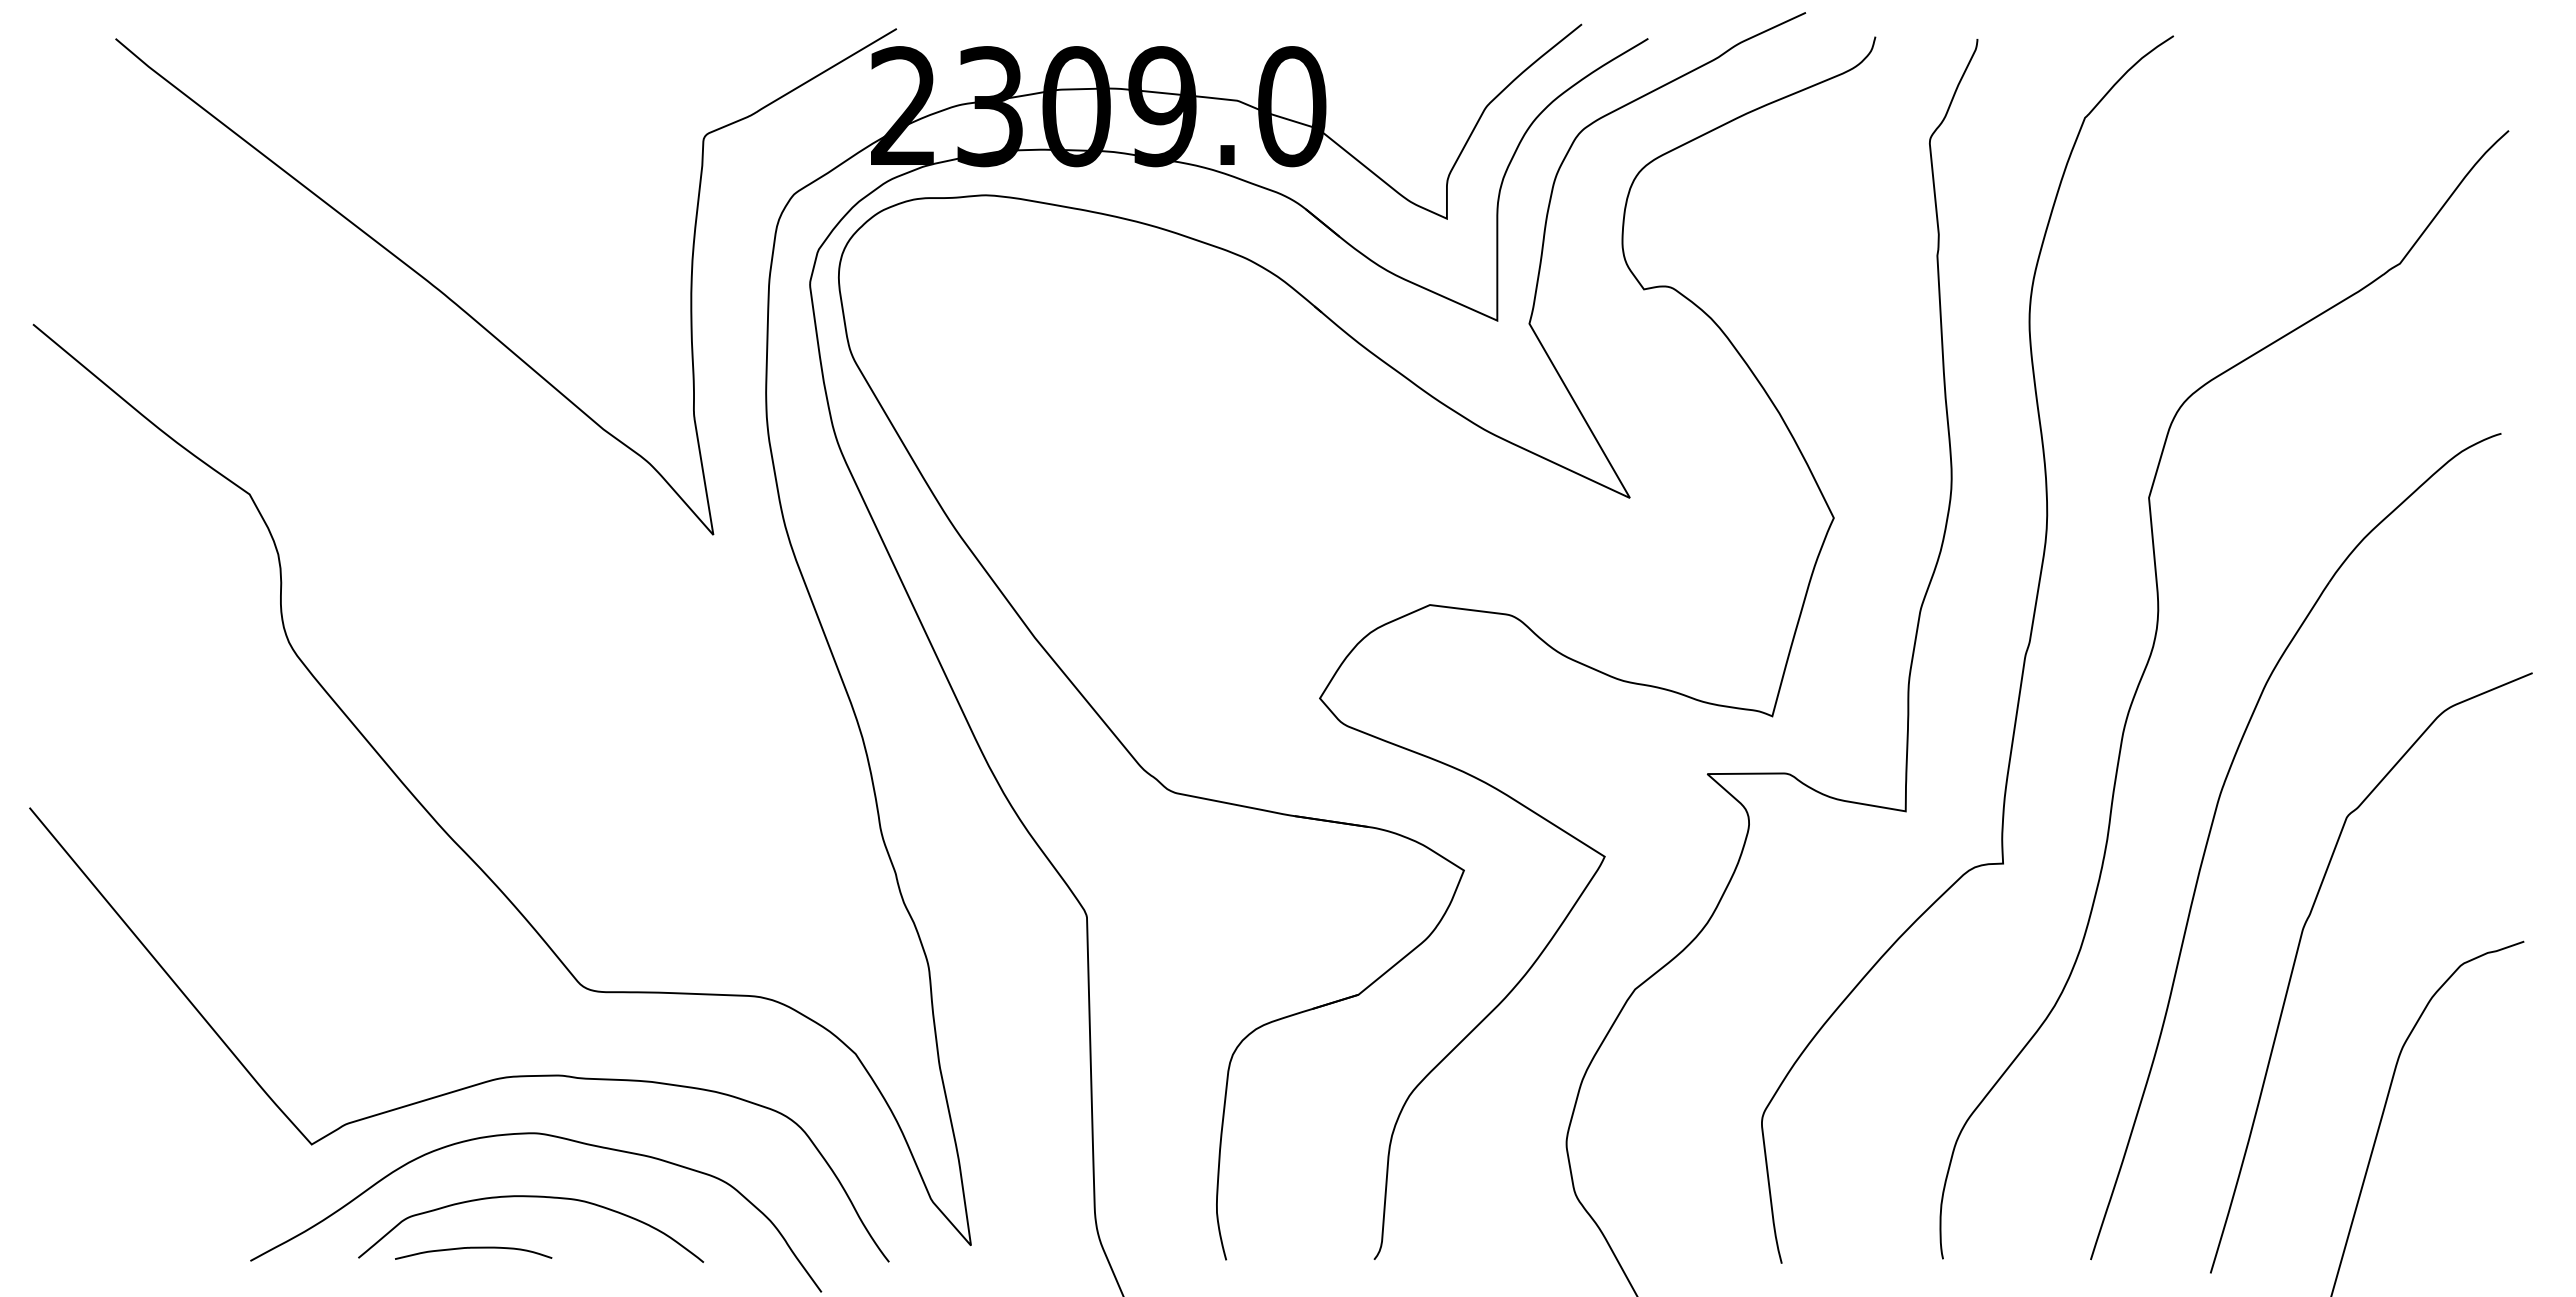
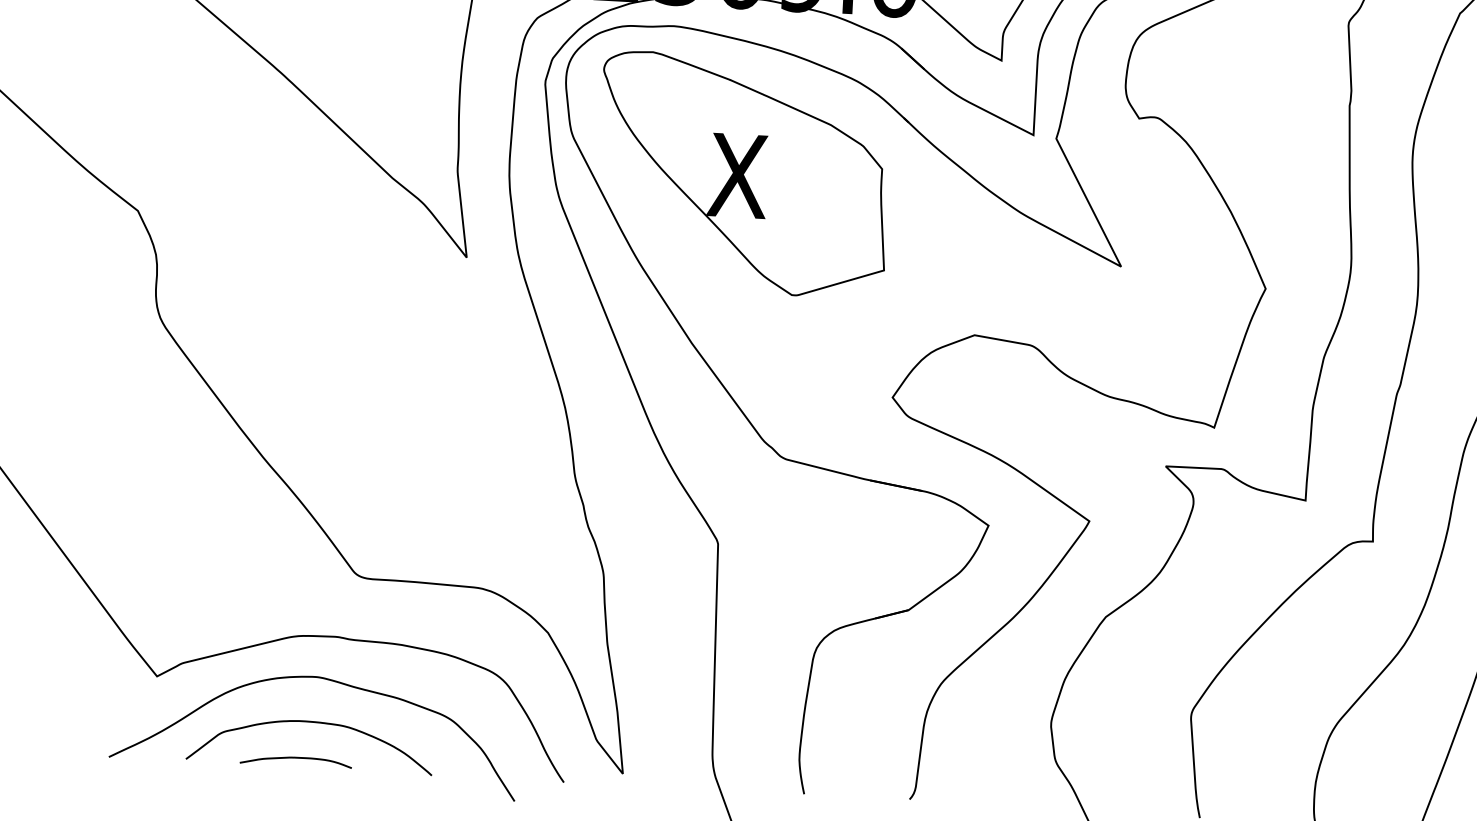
part: (1094, 397) -> (743, 174), added
curve: (473, 1248) -> (296, 758), moved

